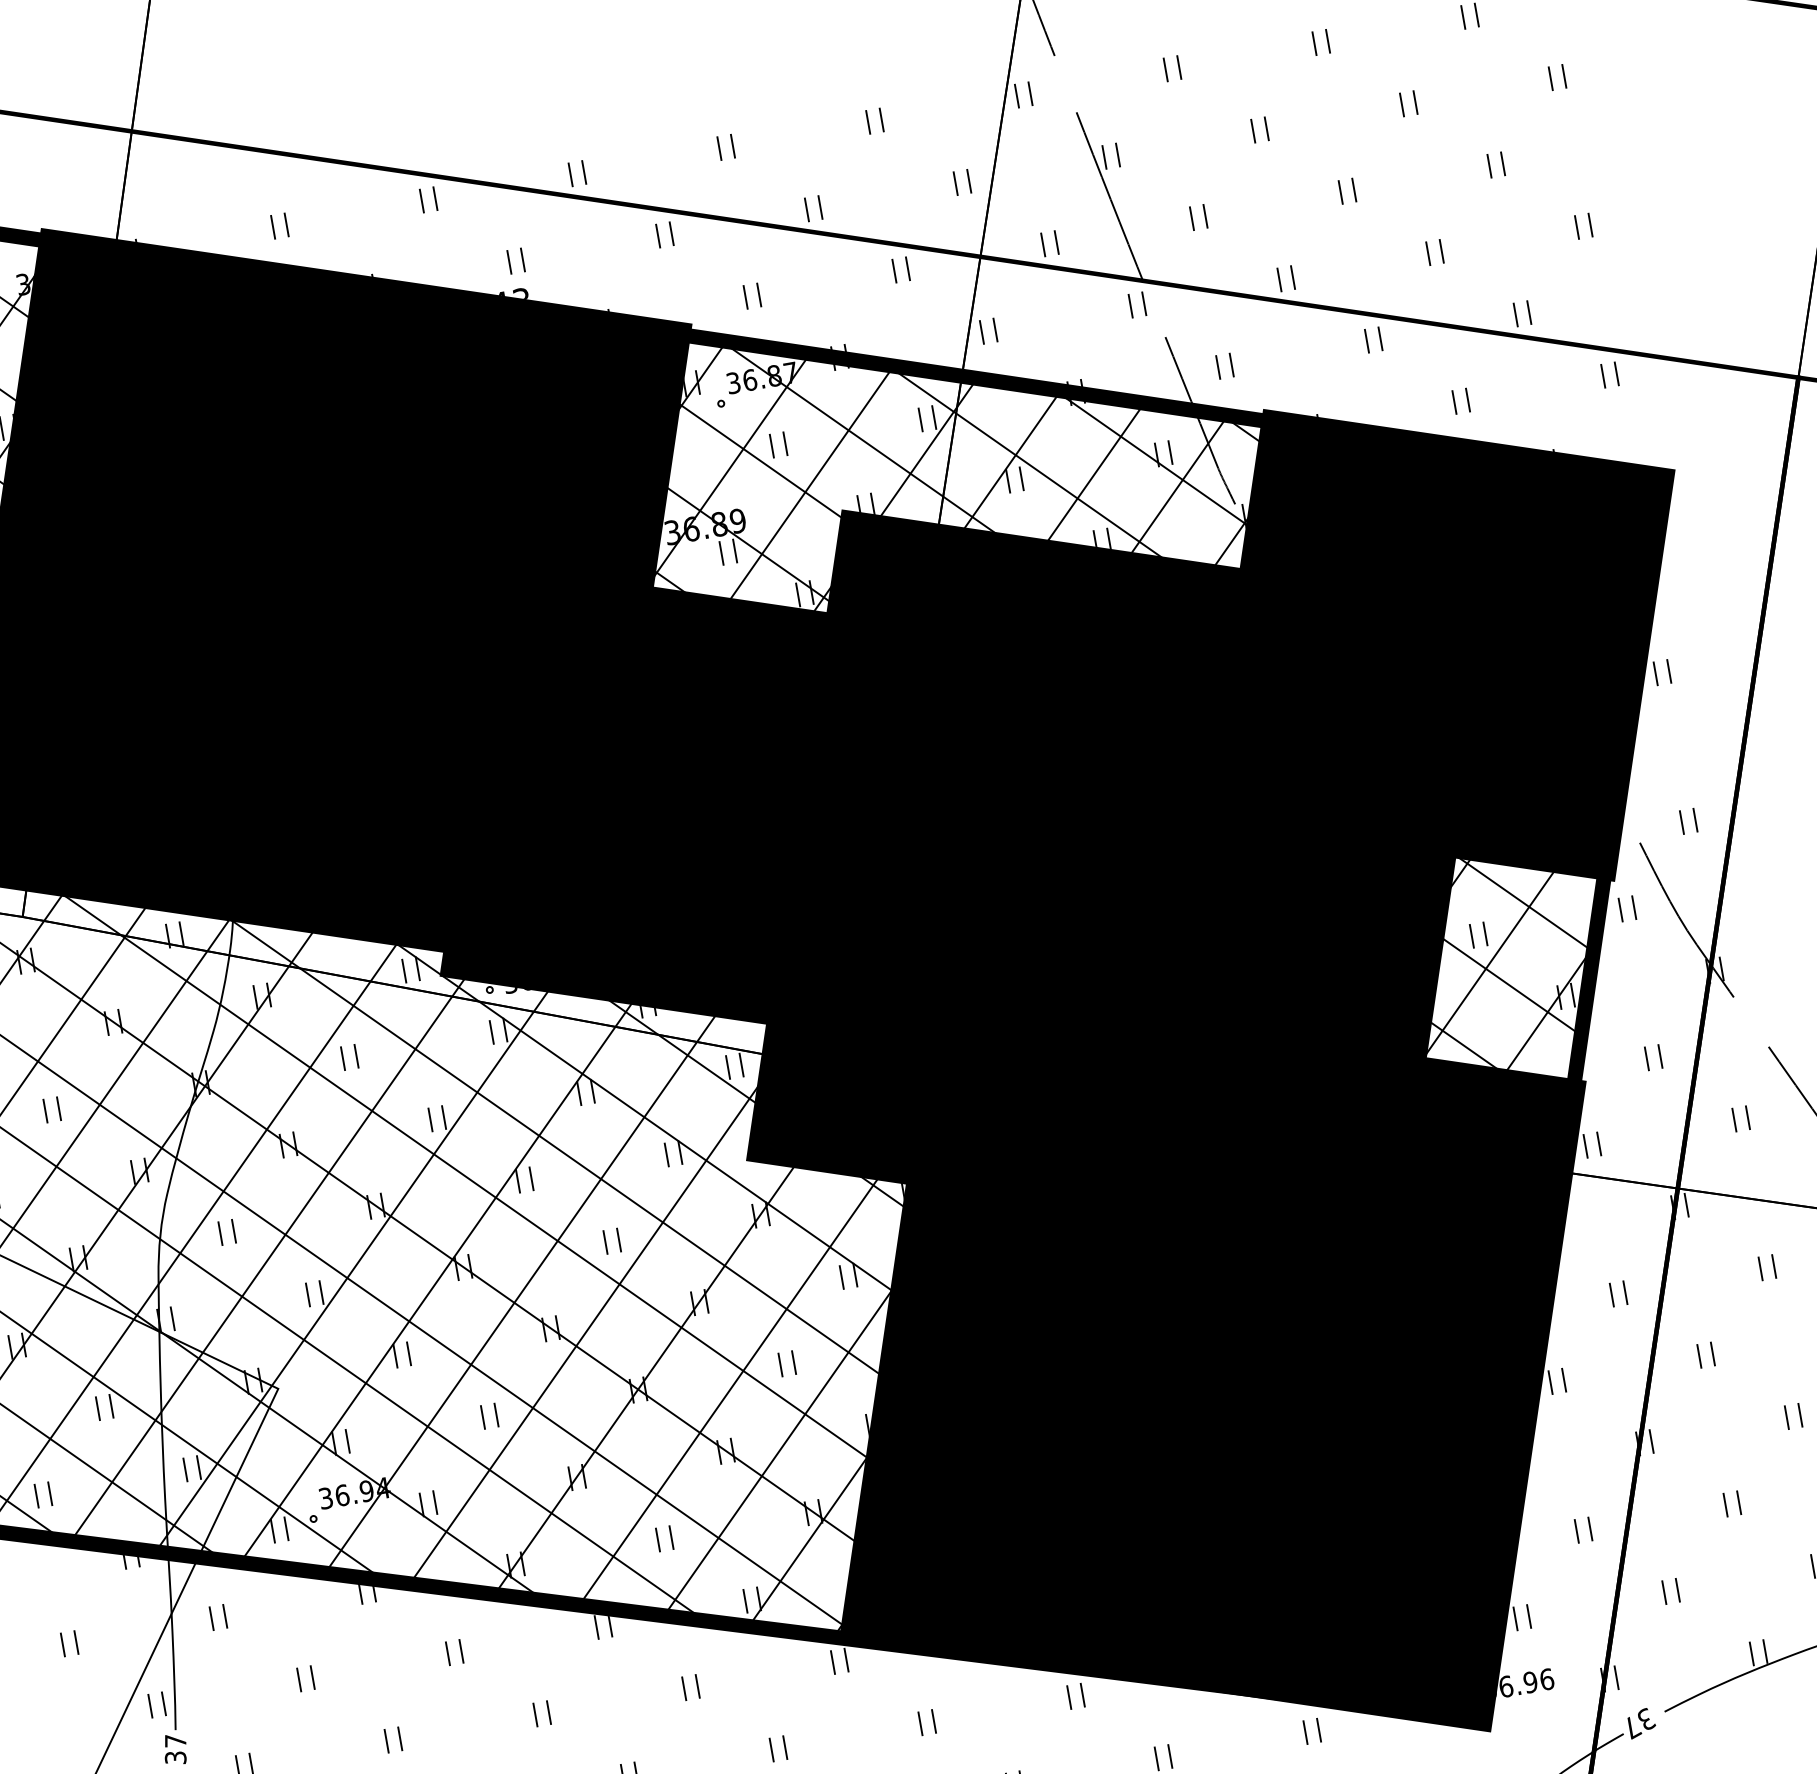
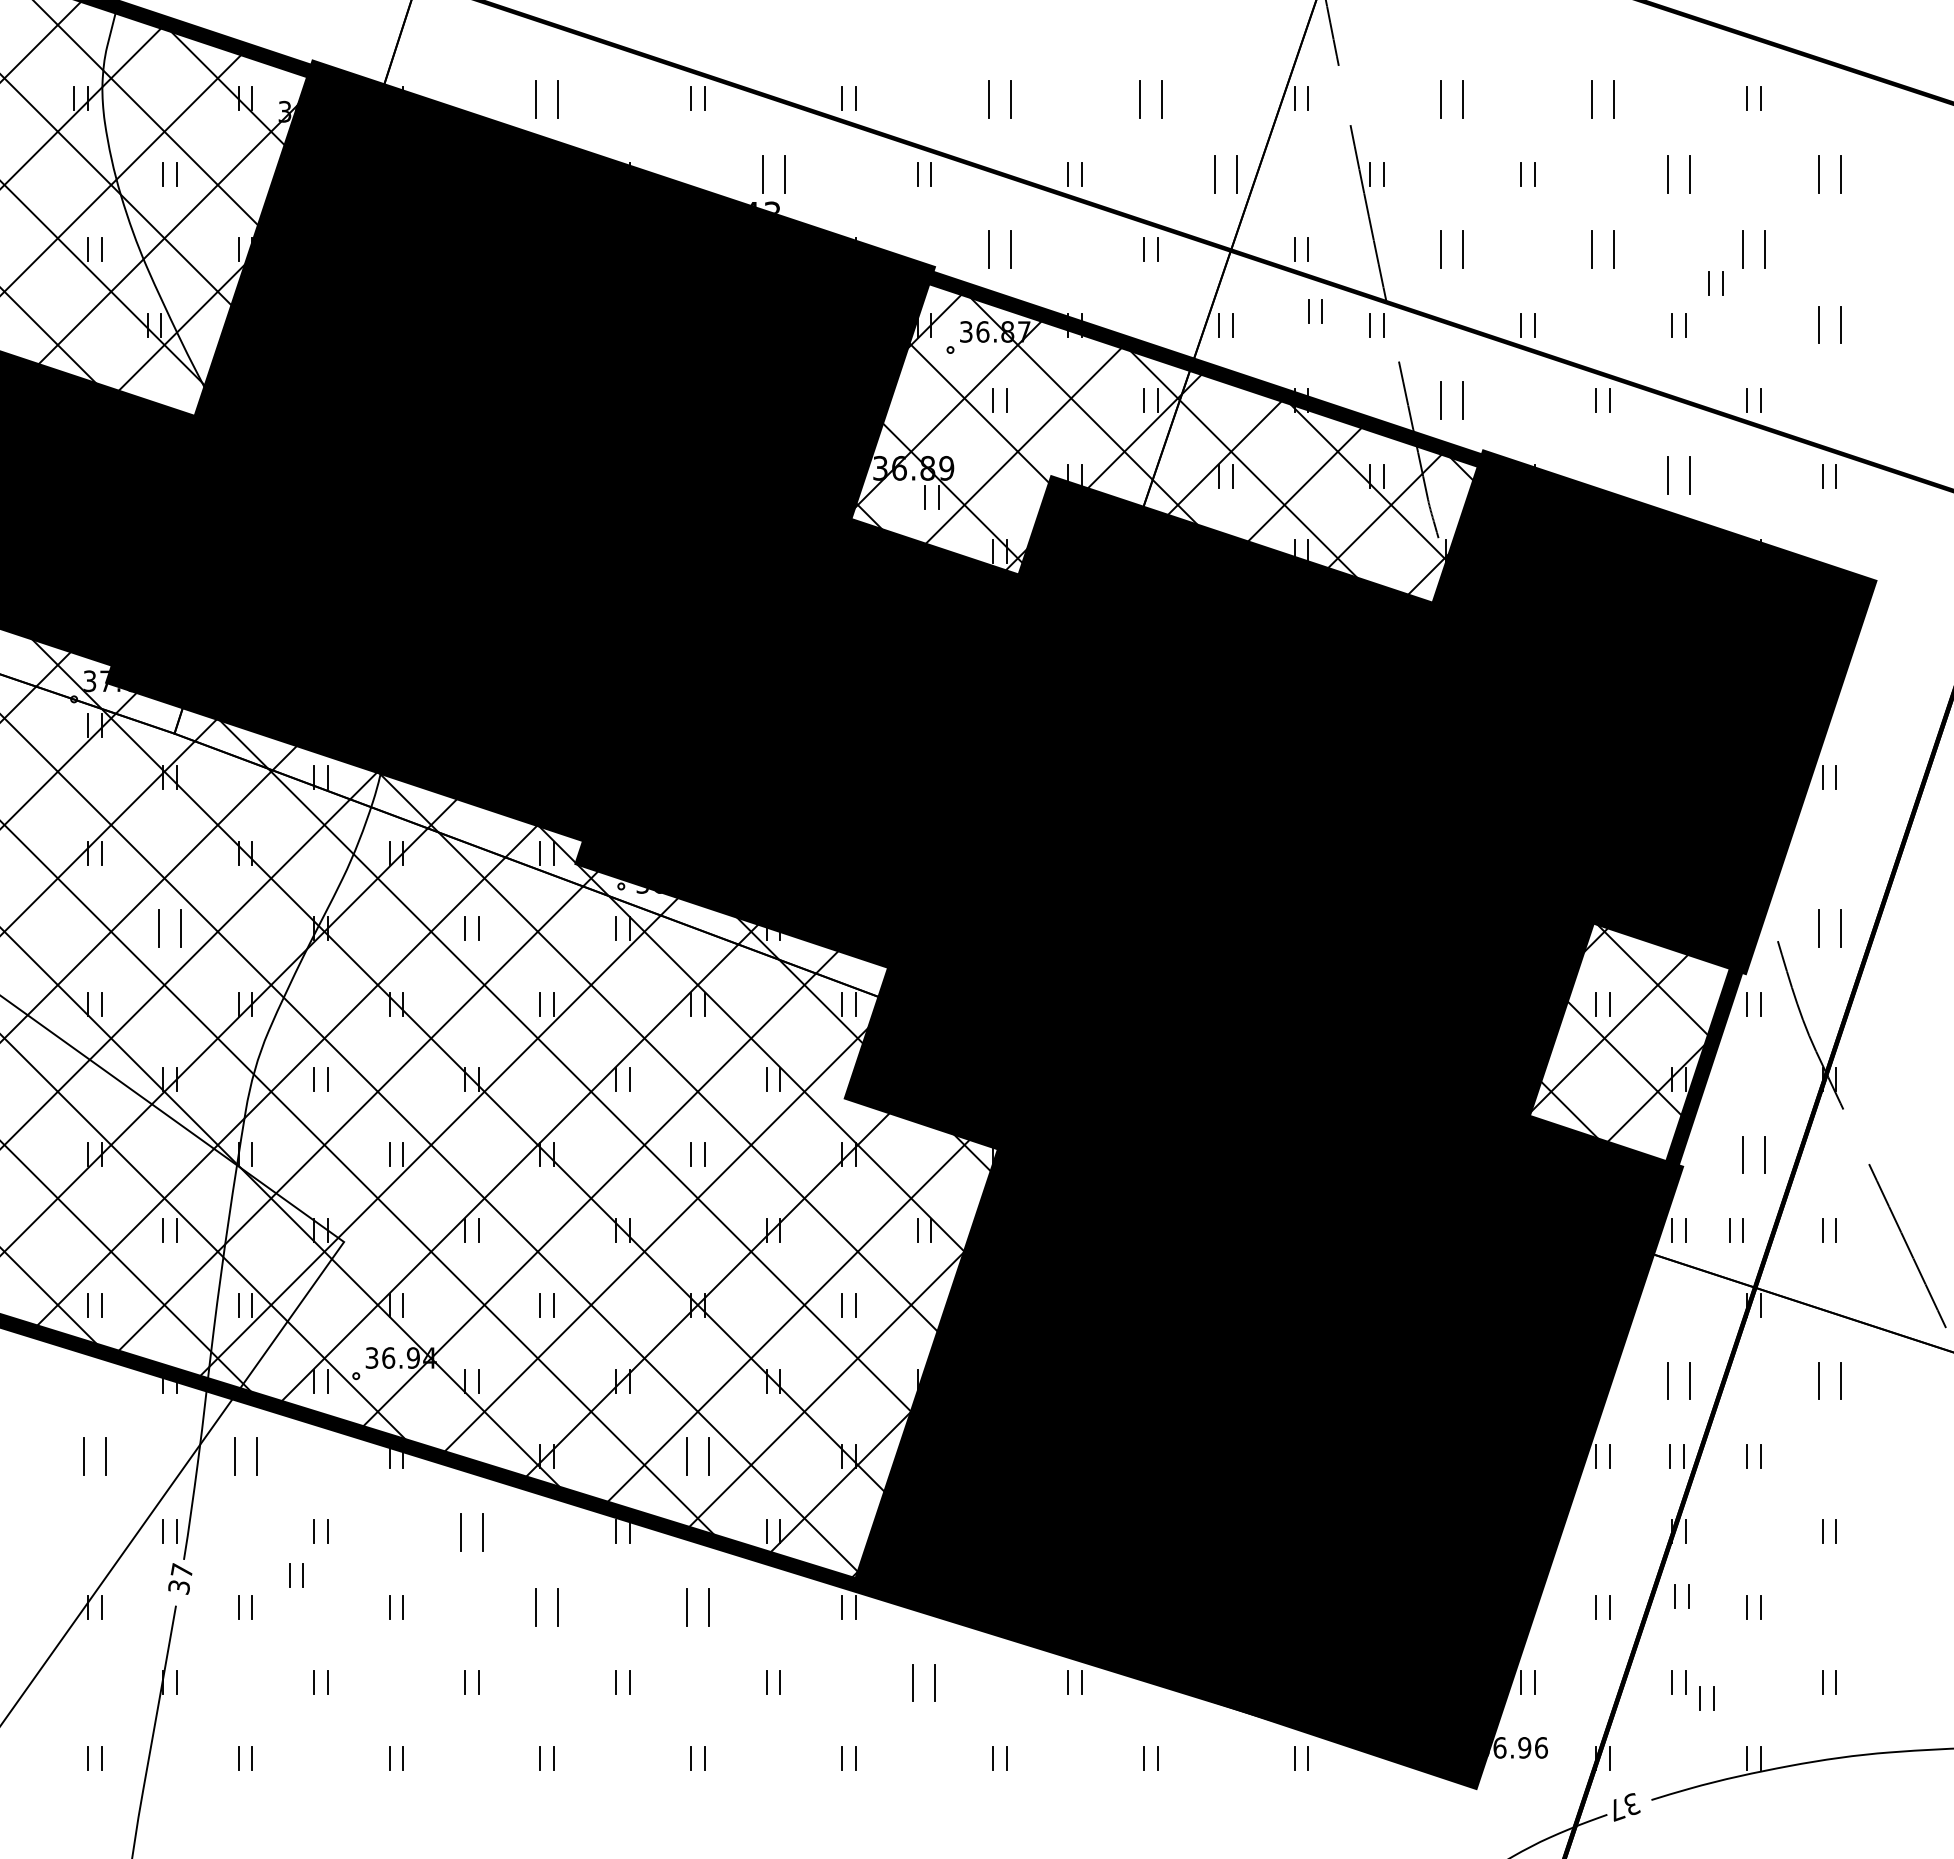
part: (1320, 42) -> (1602, 98), size x1.6
part: (1172, 68) -> (1452, 98), size x1.6
part: (1557, 77) -> (1829, 174), size x1.6
part: (1408, 104) -> (1678, 174), size x1.6
part: (874, 120) -> (1150, 98), size x1.6
part: (725, 147) -> (999, 98), size x1.6
part: (1495, 164) -> (1753, 249), size x1.6
part: (961, 182) -> (1225, 174), size x1.6
part: (1346, 191) -> (1602, 249), size x1.6
part: (1464, 205) -> (1715, 283), added
part: (1198, 217) -> (1452, 249), size x1.6
part: (279, 225) -> (546, 98), size x1.6
part: (1583, 226) -> (1829, 325), size x1.6
part: (516, 261) -> (773, 174), size x1.6
part: (752, 296) -> (999, 249), size x1.6
part: (1074, 302) -> (1315, 311), added
part: (1225, 366) -> (1452, 400), size x1.6
part: (1461, 401) -> (1678, 476), size x1.6
part: (1688, 821) -> (1829, 928), size x1.6
part: (1653, 1057) -> (1753, 1154), size x1.6
part: (51, 1109) -> (169, 928), size x1.6
part: (1649, 1135) -> (1736, 1230), added
part: (1767, 1268) -> (1829, 1381), size x1.6
part: (1618, 1294) -> (1678, 1381), size x1.6
part: (1629, 1368) -> (1676, 1456), added
part: (1658, 1505) -> (1681, 1596), added
part: (664, 1538) -> (697, 1456), size x1.6
part: (1701, 1602) -> (1706, 1698), added
part: (218, 1617) -> (245, 1456), size x1.6
part: (69, 1643) -> (94, 1456), size x1.6
part: (454, 1652) -> (471, 1531), size x1.6
part: (690, 1687) -> (697, 1607), size x1.6
part: (541, 1714) -> (546, 1607), size x1.6
part: (927, 1722) -> (924, 1682), size x1.6
part: (289, 1725) -> (296, 1575), added

